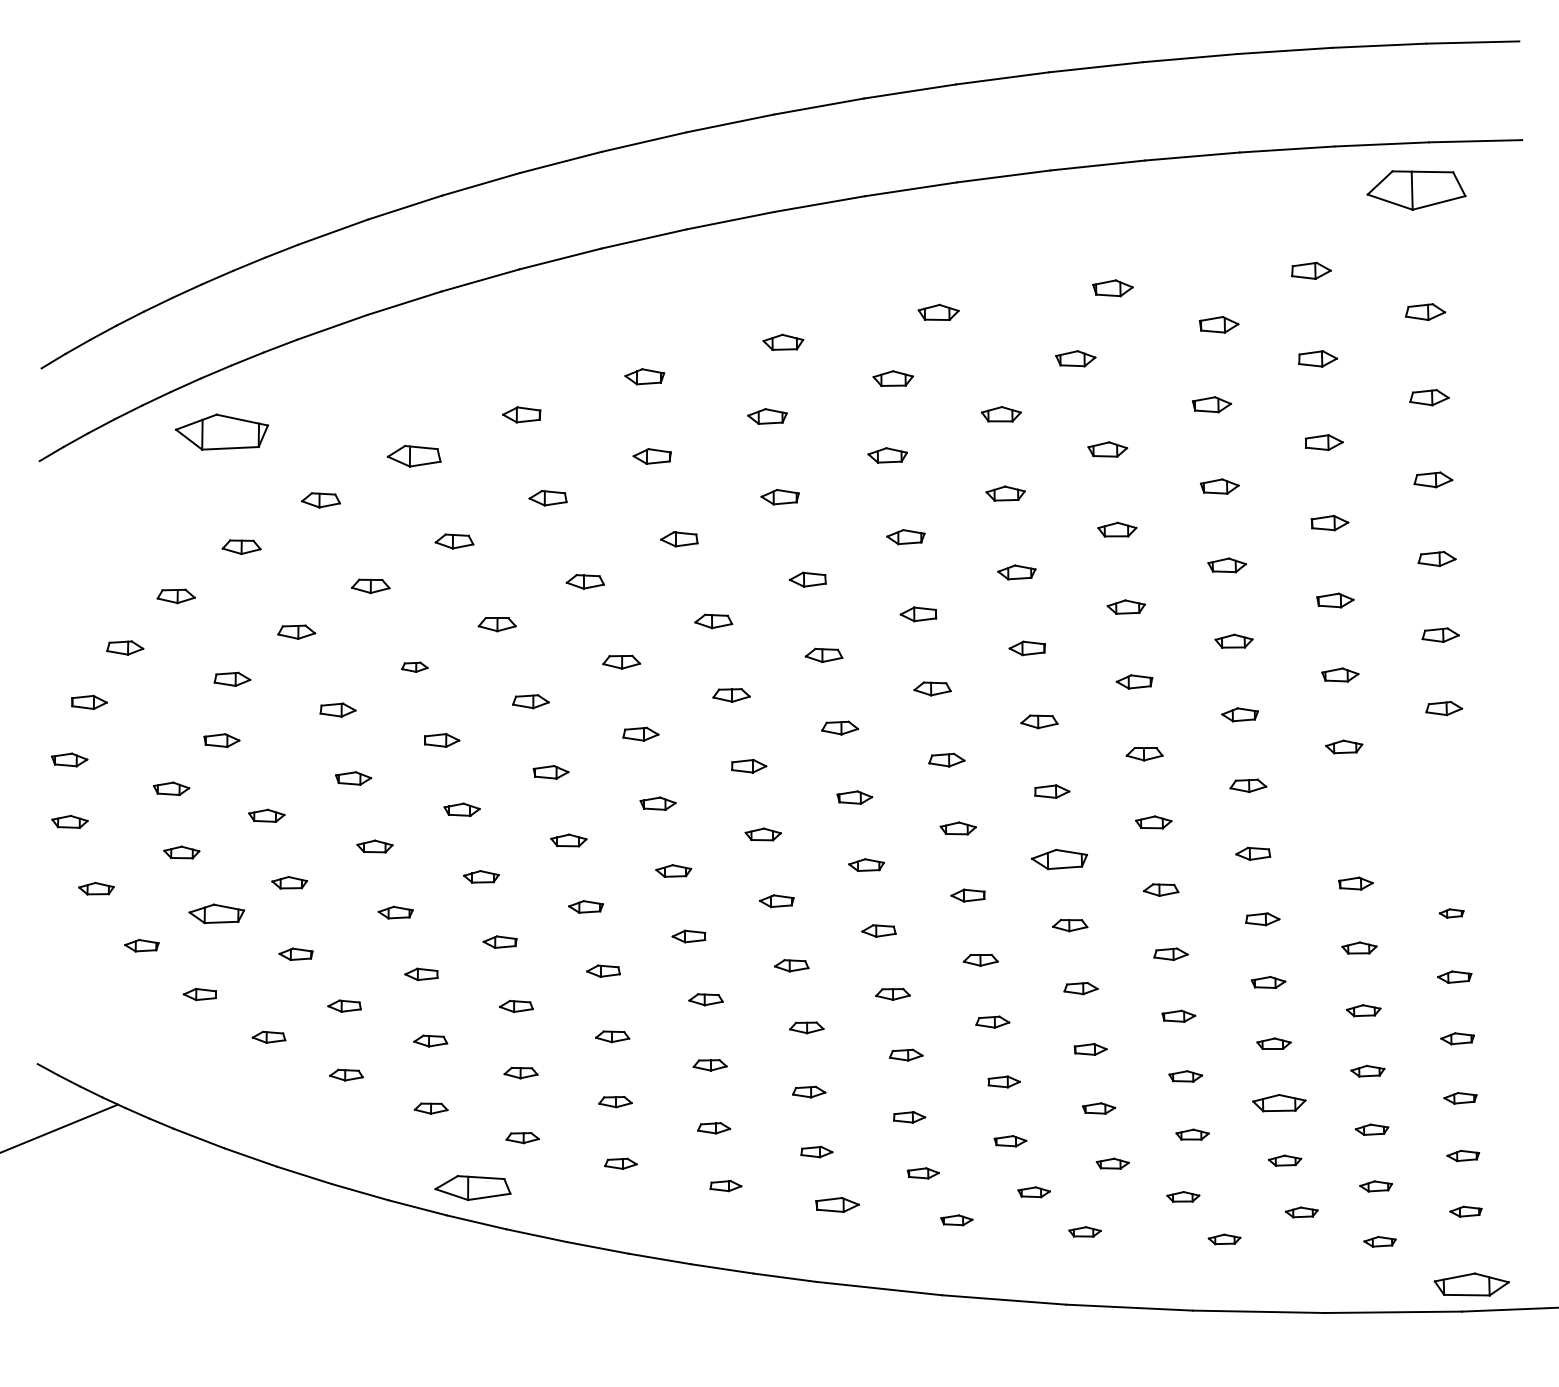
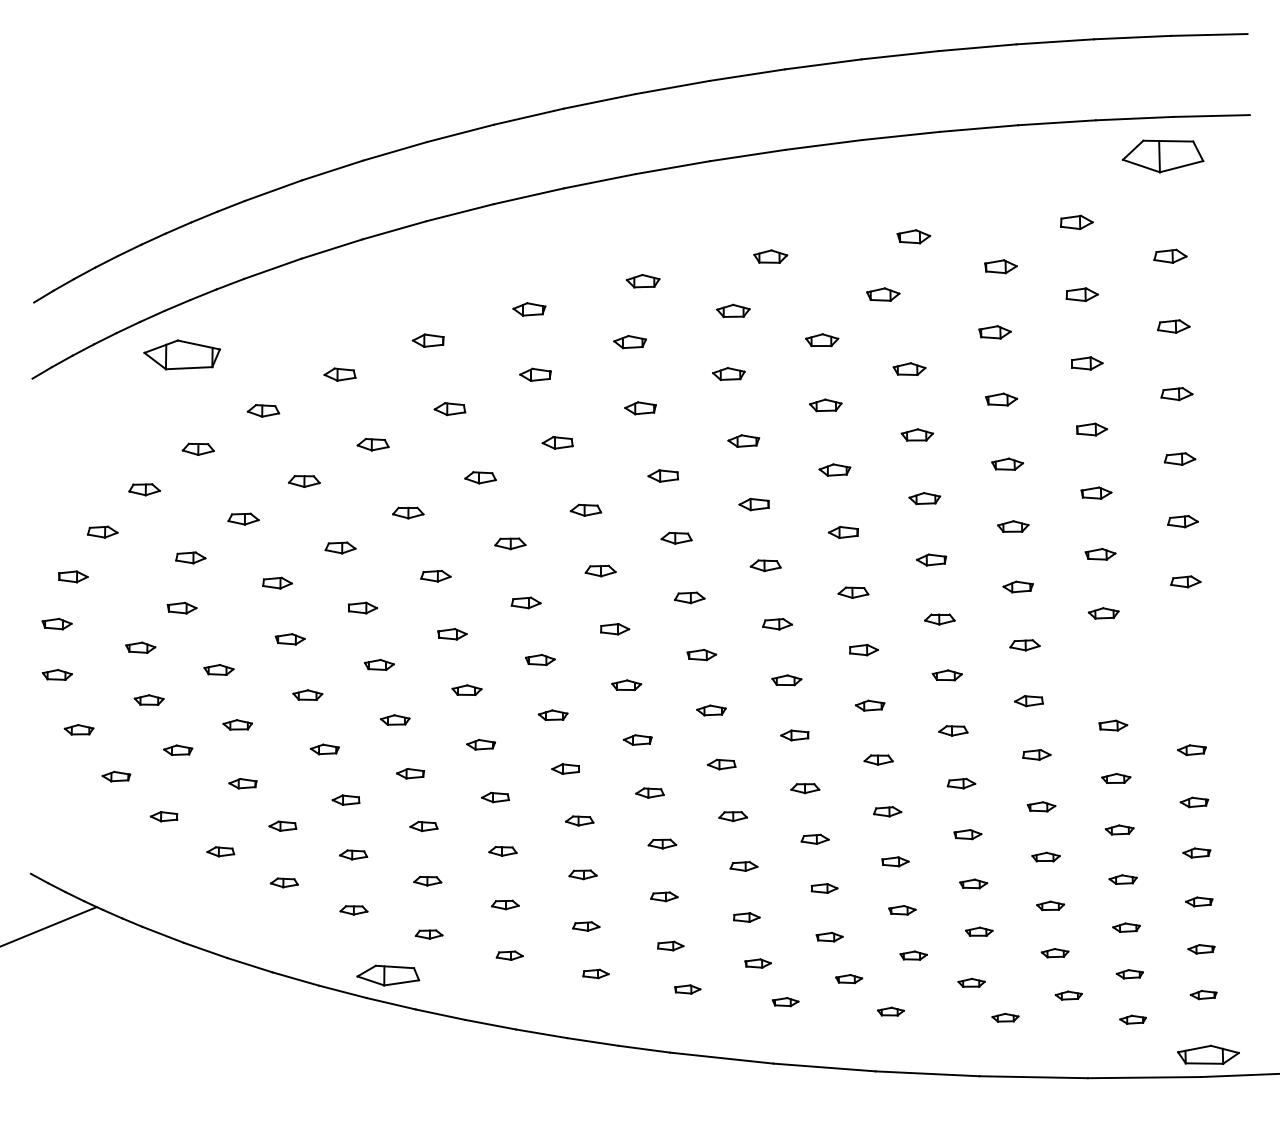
part: (413, 456) -> (339, 374), size x0.71
part: (414, 666) -> (340, 547), size x1.43
part: (1060, 859) -> (870, 705), size x0.62
part: (217, 912) -> (178, 749), size x0.62
part: (1451, 912) -> (1191, 749), size x1.43
part: (1279, 1102) -> (1050, 905), size x0.62
part: (837, 1204) -> (687, 989), size x0.71

